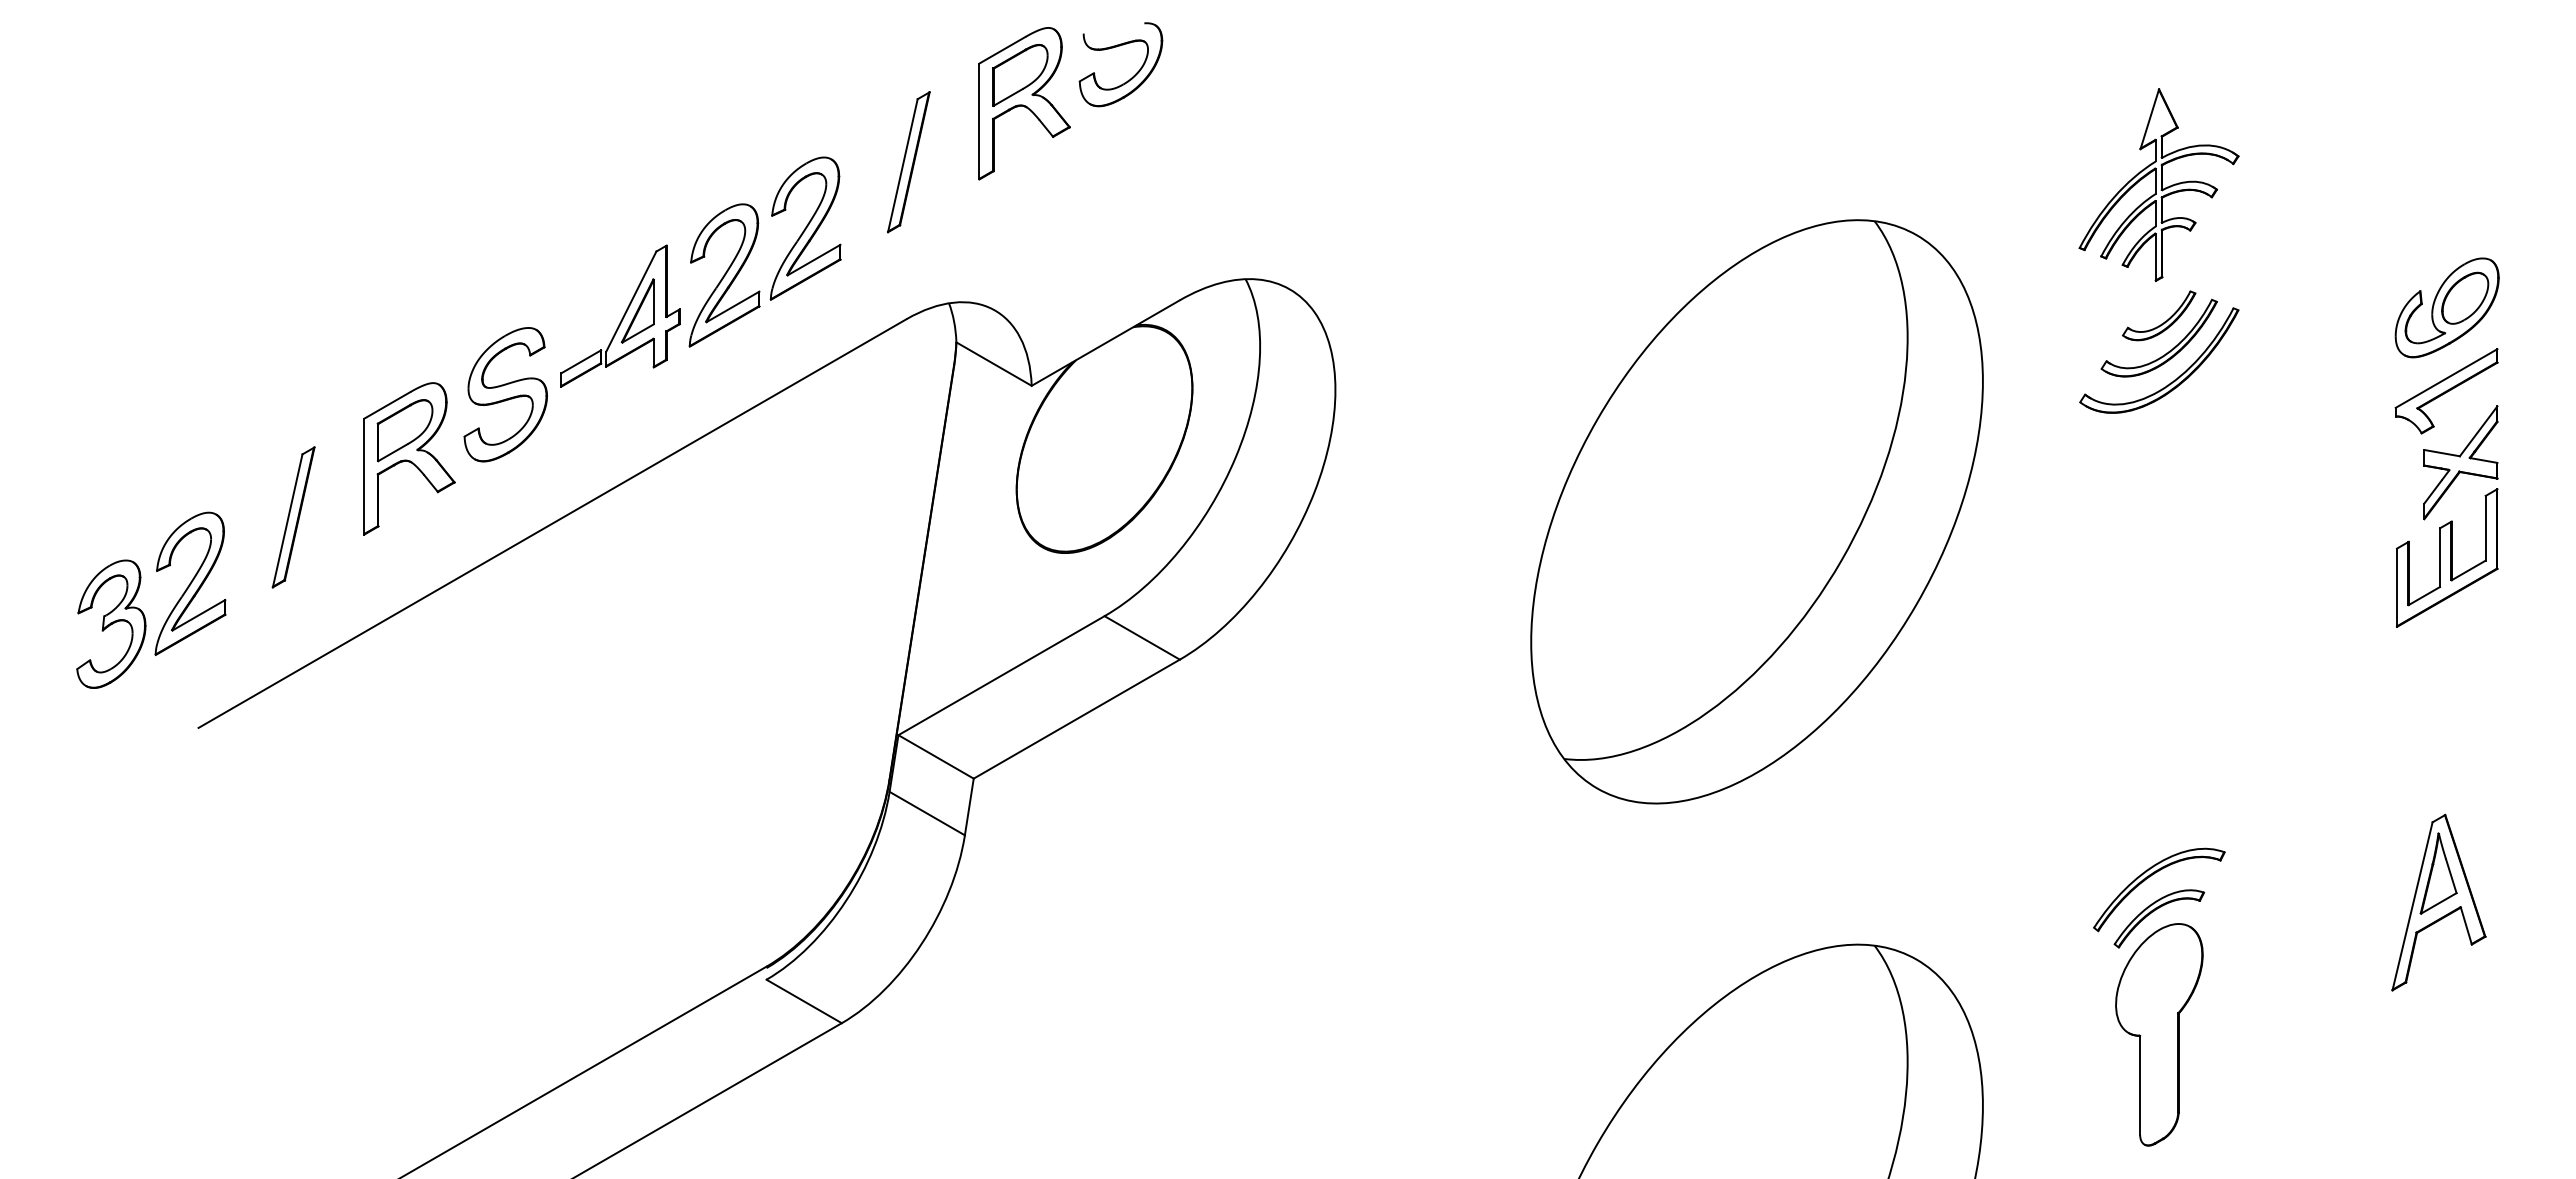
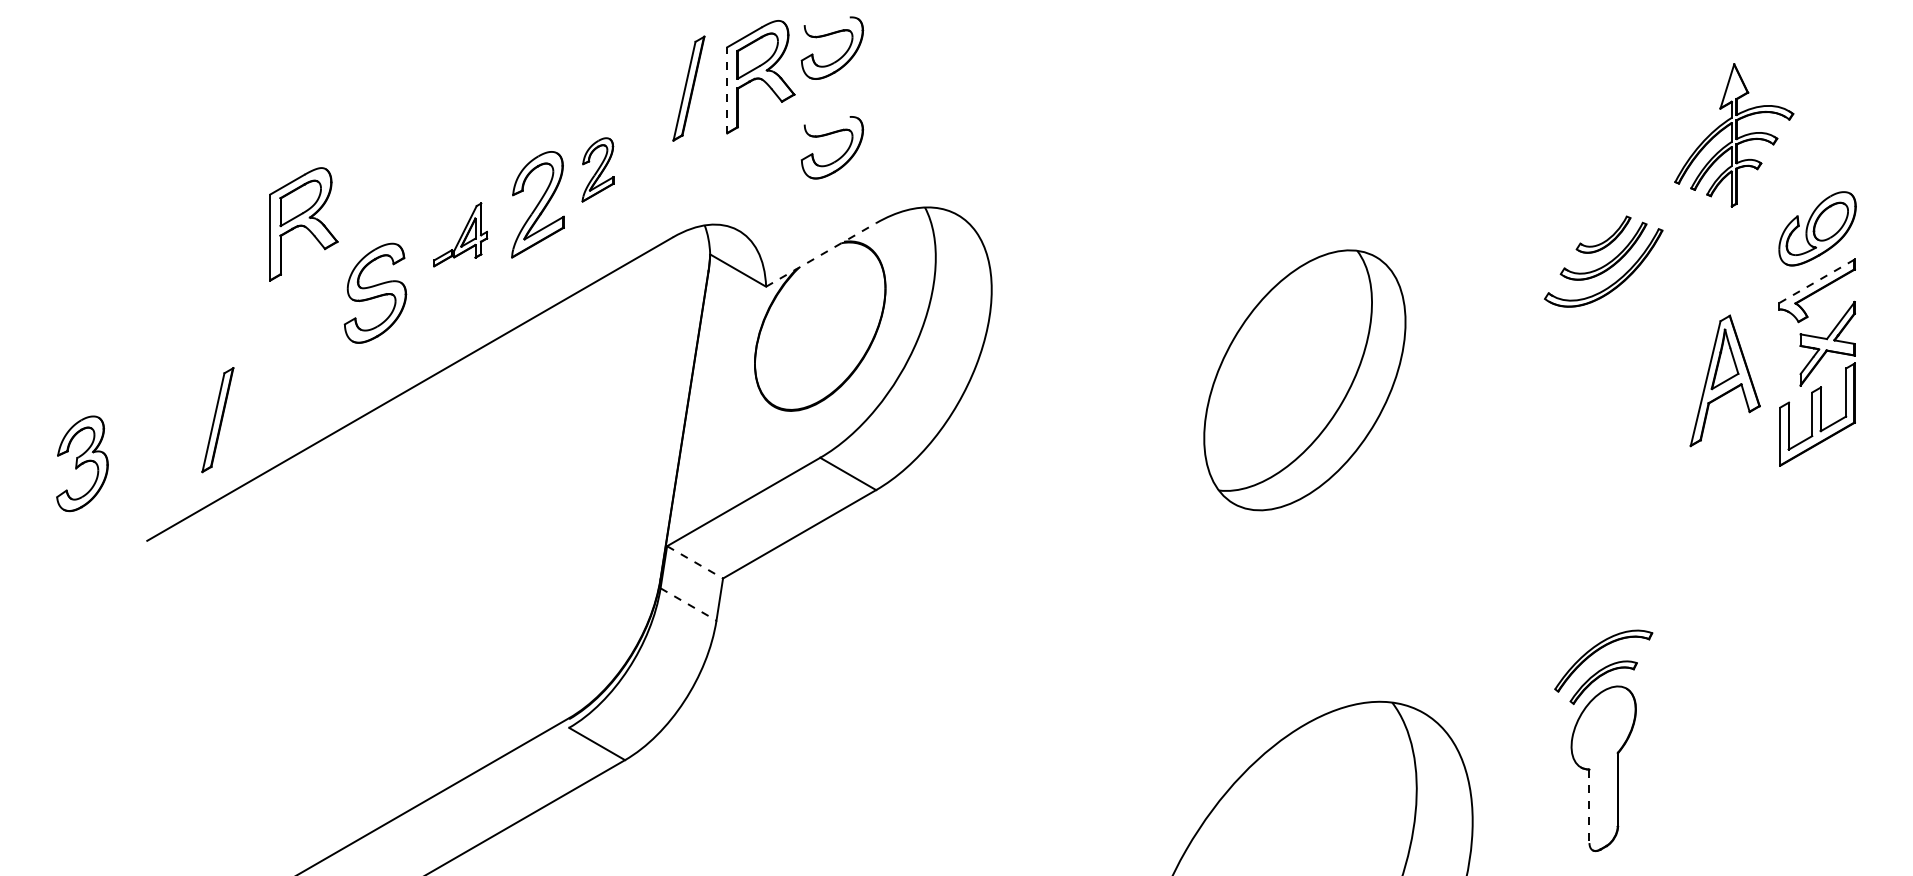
line: (979, 121) -> (727, 90), solid -> dashed
part: (908, 162) -> (688, 88), moved
part: (2158, 185) -> (1733, 135), moved
part: (1132, 210) -> (840, 156), added
part: (805, 228) -> (598, 169), size x0.6
part: (620, 315) -> (460, 234), size x0.6
line: (1105, 343) -> (820, 255), solid -> dashed
line: (2446, 378) -> (1817, 281), solid -> dashed
part: (409, 458) -> (303, 224), moved
part: (1756, 511) -> (1304, 380), size x0.6
part: (293, 517) -> (217, 420), moved
part: (190, 583) -> (141, 433), removed
line: (936, 757) -> (695, 562), solid -> dashed
line: (927, 813) -> (688, 604), solid -> dashed
part: (2438, 902) -> (1724, 380), moved
line: (2140, 1085) -> (1589, 806), solid -> dashed

